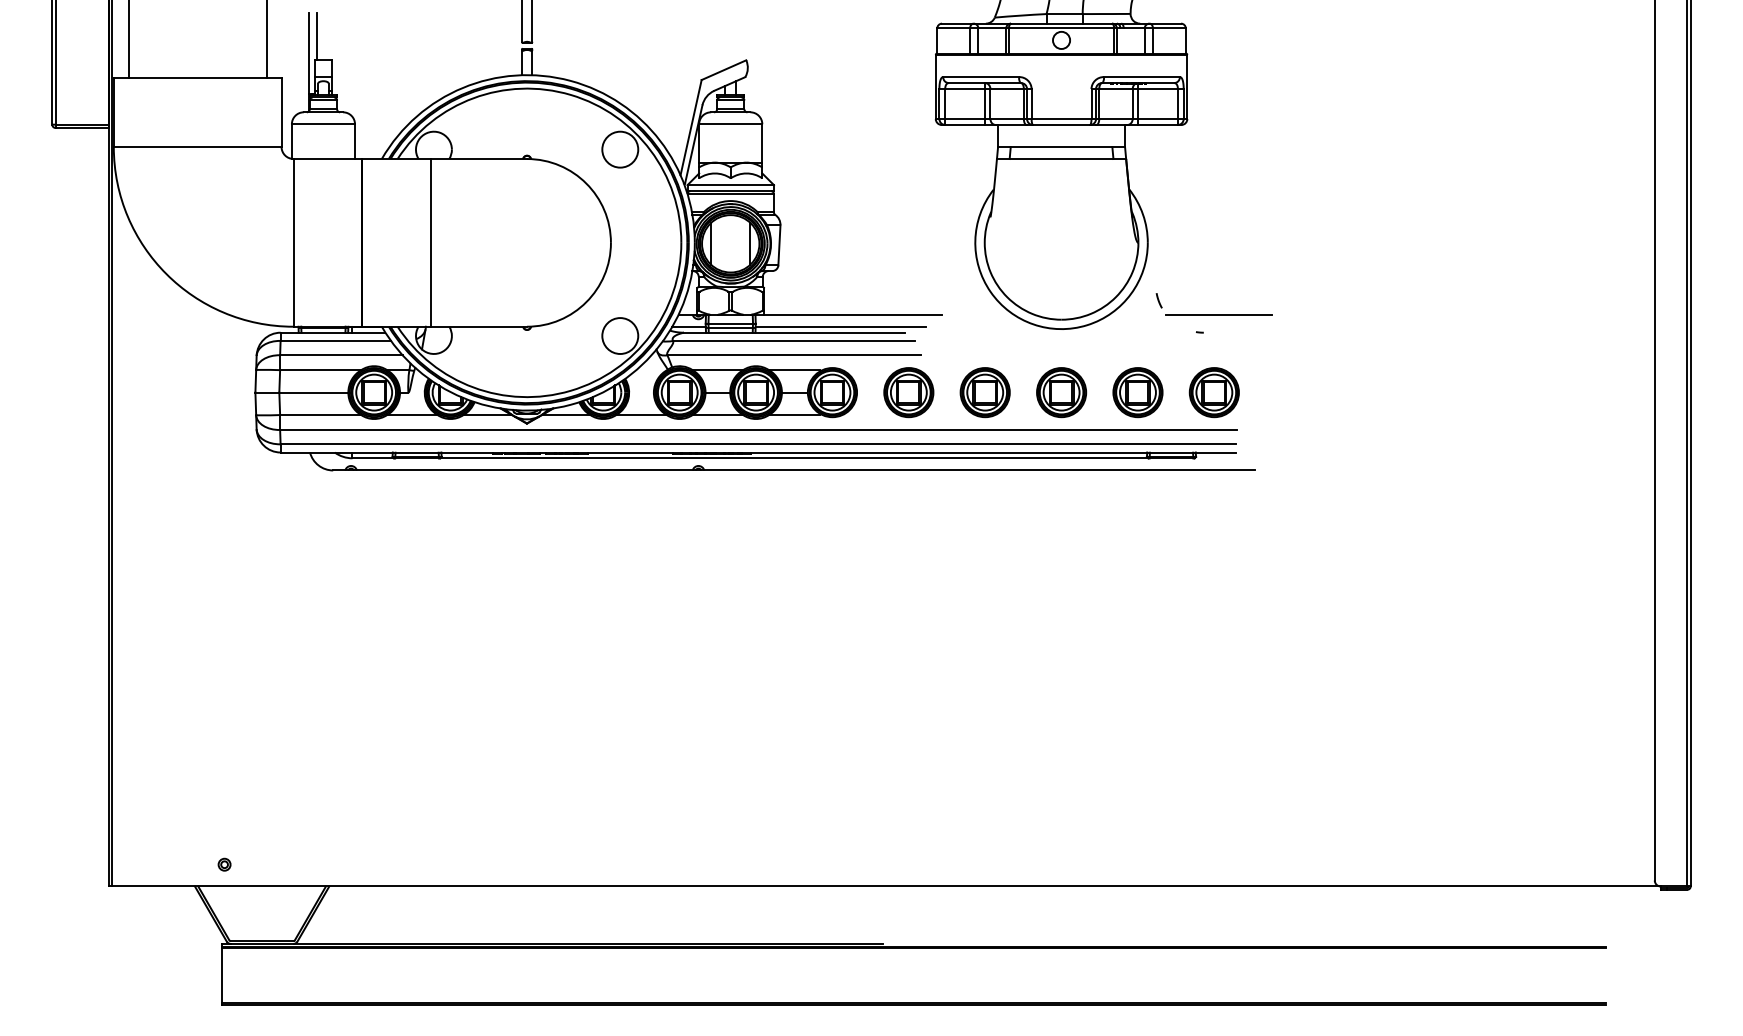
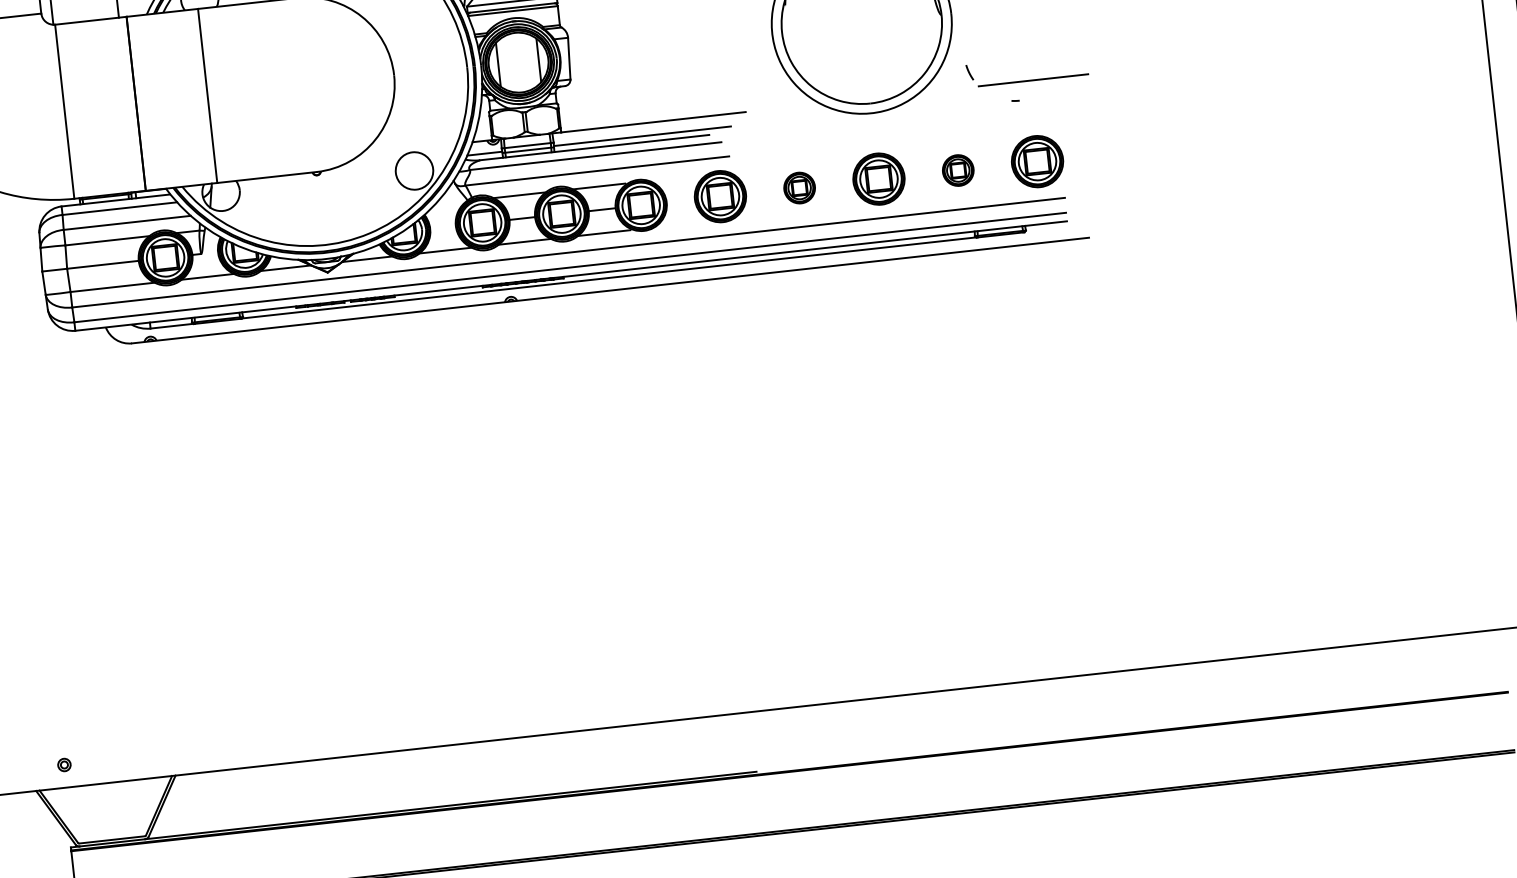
part: (984, 392) -> (798, 187), size x0.6
part: (1137, 392) -> (957, 170), size x0.6

